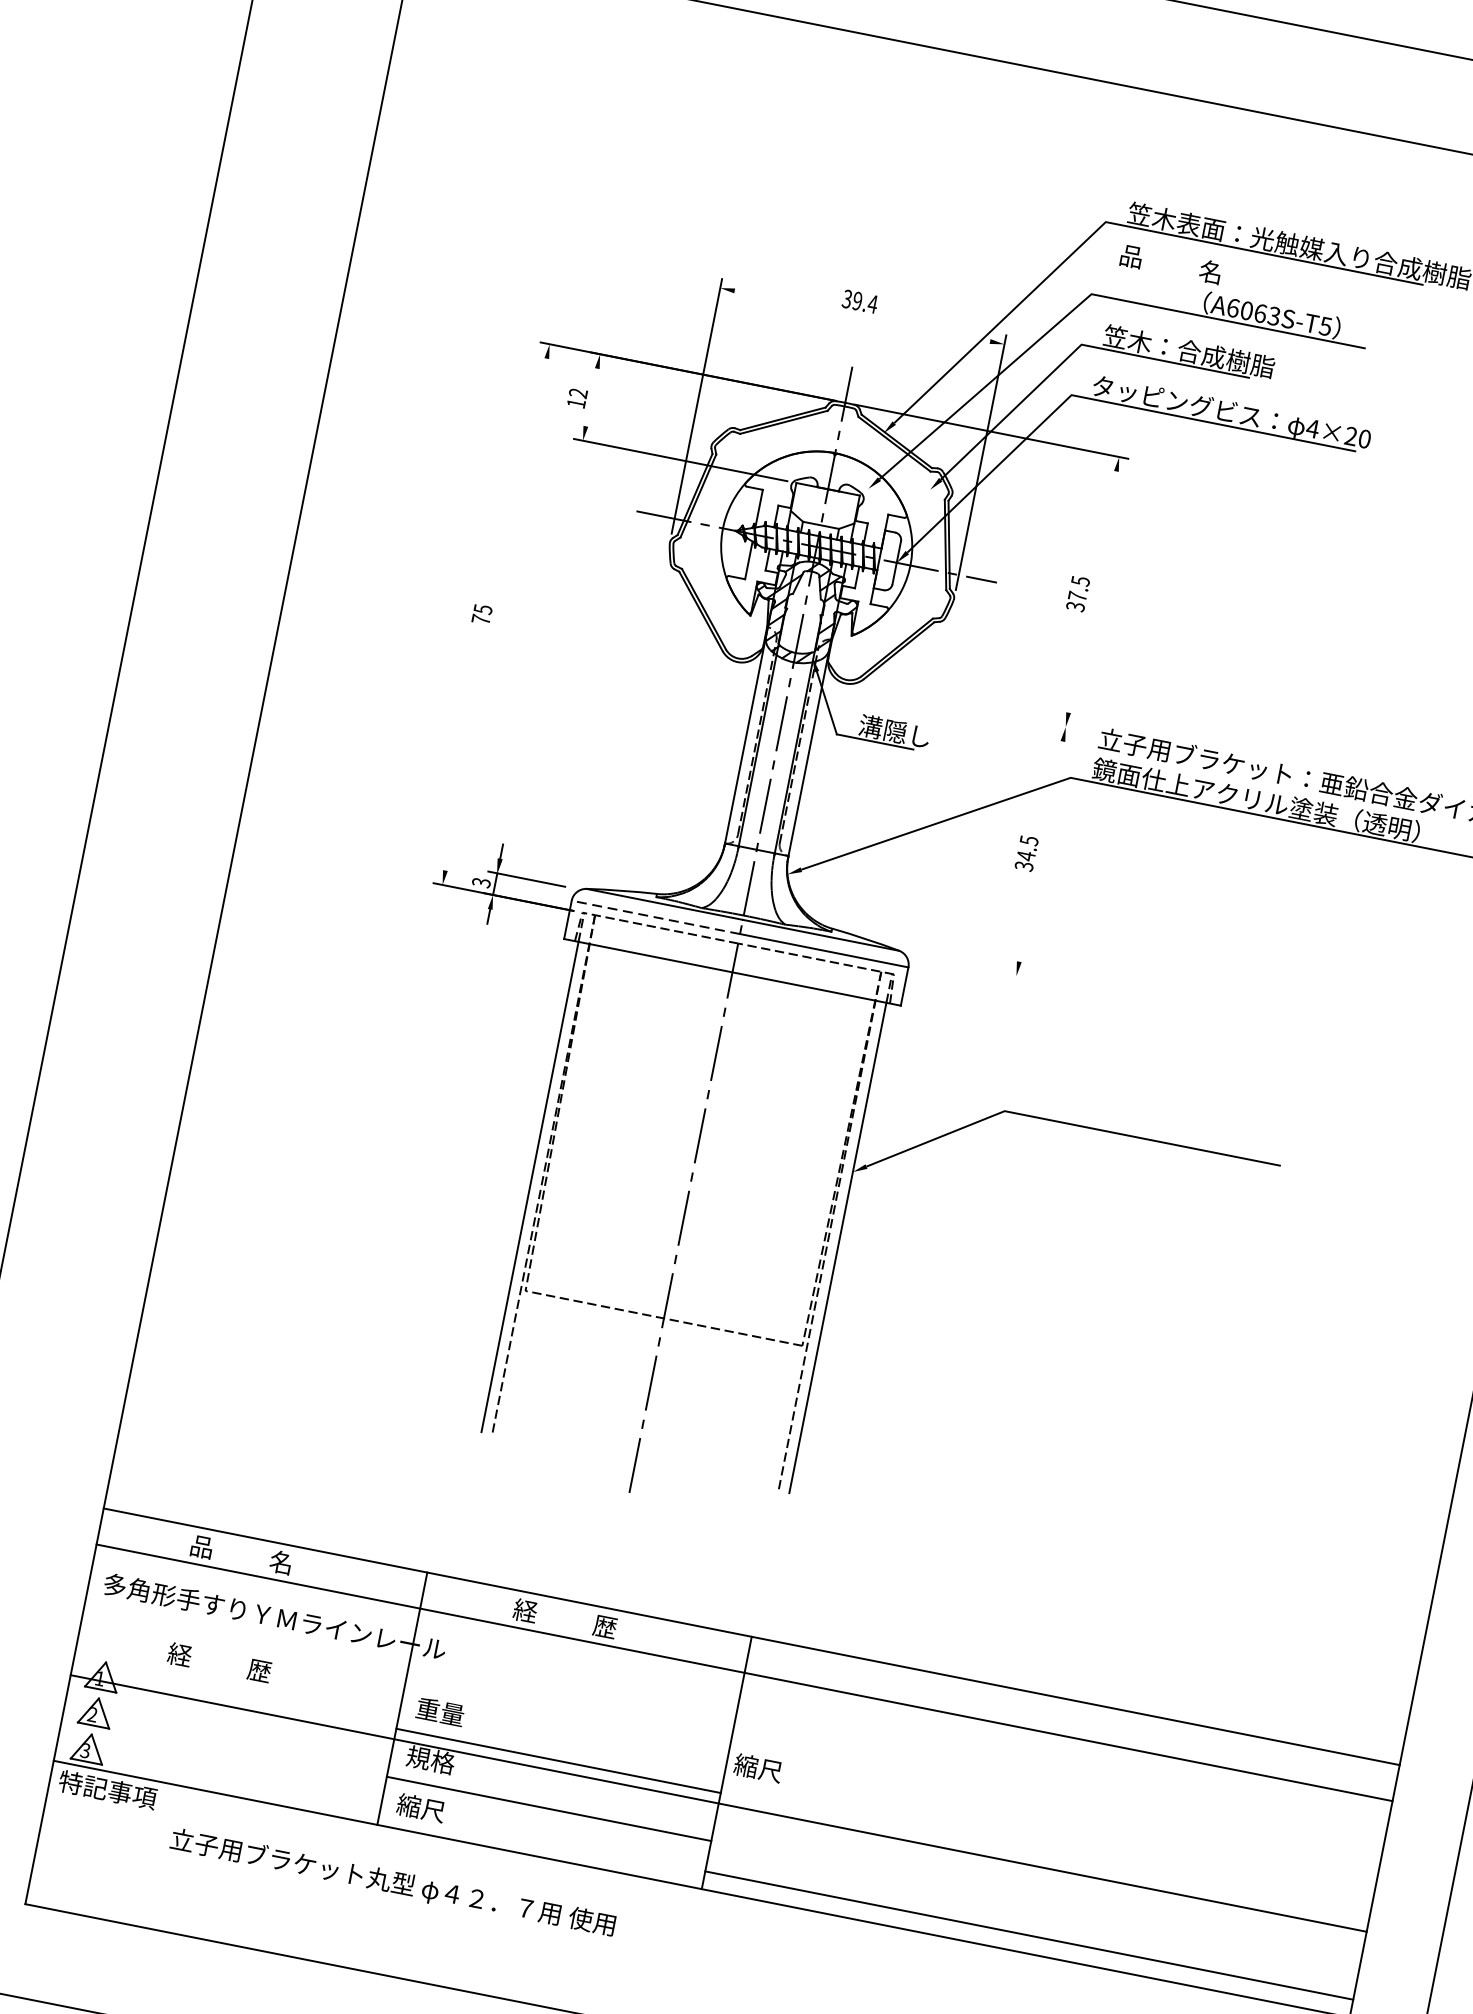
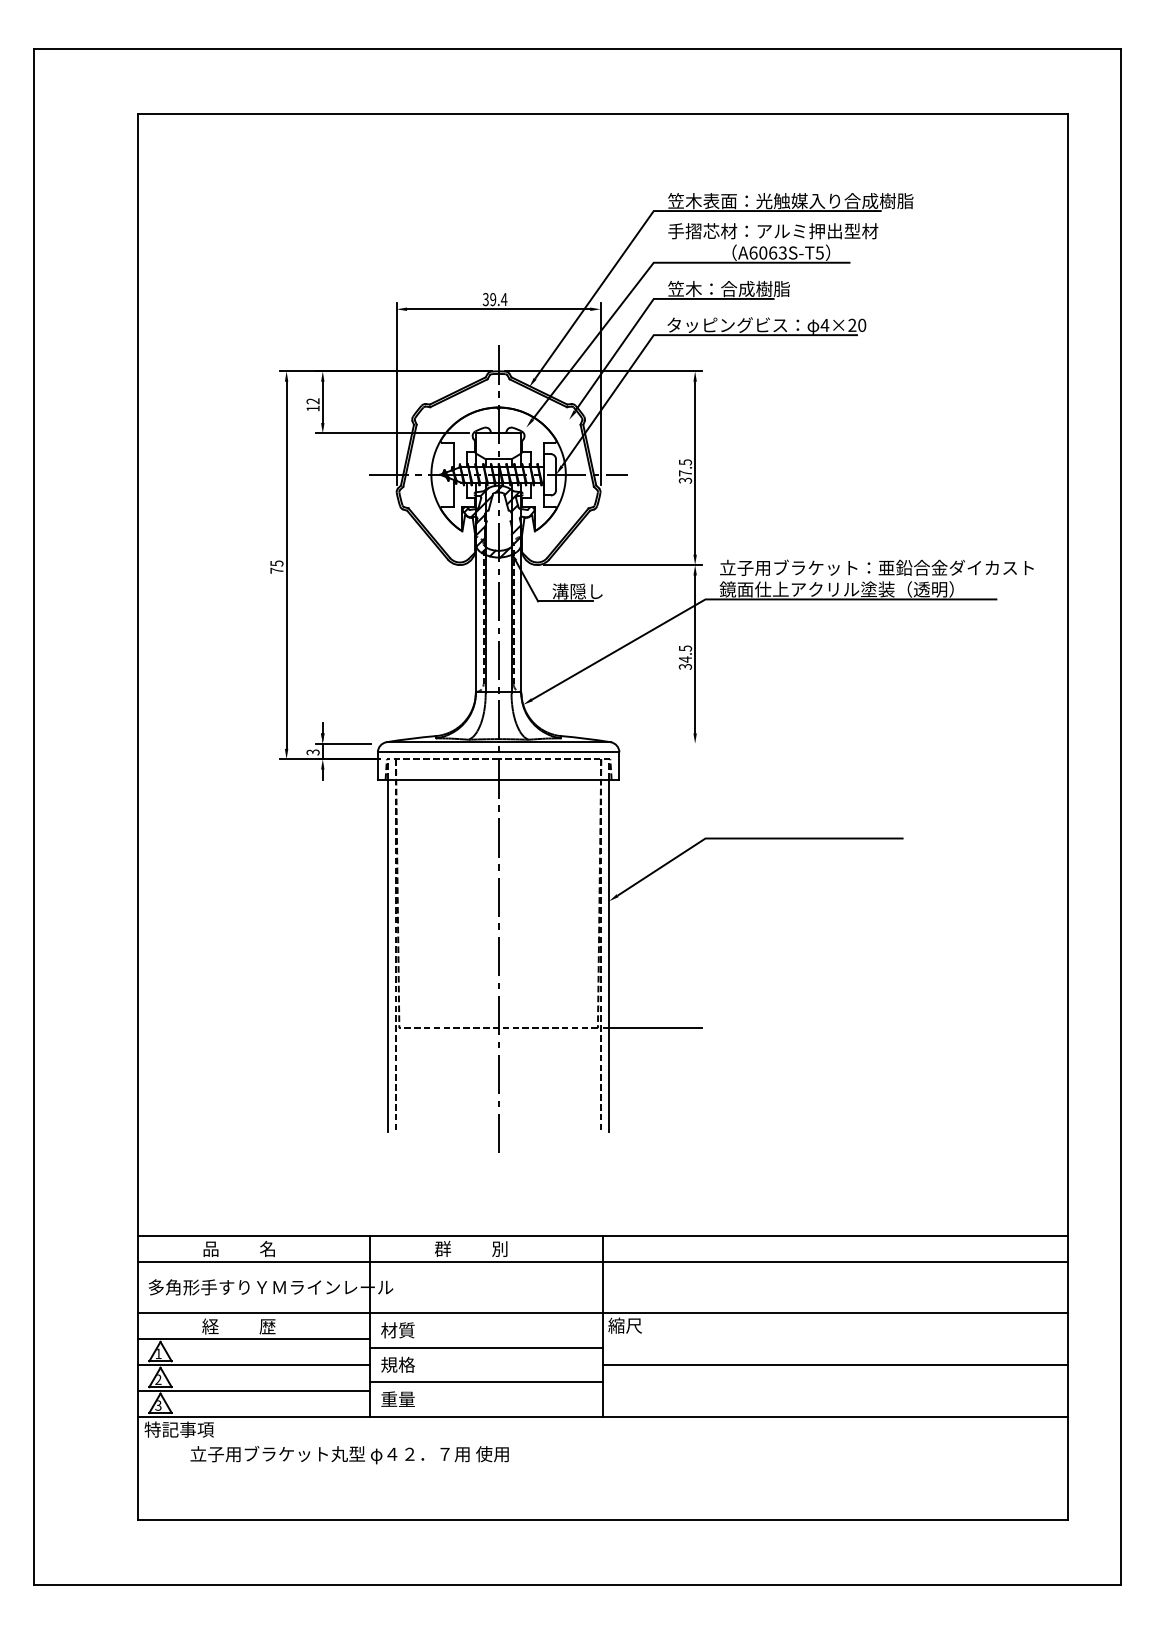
text: (1267, 283) -> (773, 231), 品          名 -> 手摺芯材：アルミ押出型材
line: (862, 316) -> (498, 309), added
line: (591, 397) -> (322, 402), added
line: (1093, 591) -> (695, 467), added
line: (496, 613) -> (286, 564), added
line: (964, 707) -> (622, 565), added
line: (1041, 851) -> (695, 654), added
line: (654, 917) -> (437, 752), dashed -> solid
line: (878, 1361) -> (652, 1028), added
text: (563, 1617) -> (470, 1248), 経          歴 -> 群          別
line: (236, 1684) -> (253, 1339), added
text: (439, 1712) -> (397, 1330), 重量 -> 材質
line: (229, 1721) -> (253, 1365), added
line: (221, 1757) -> (253, 1391), added
line: (718, 1803) -> (602, 1313), moved
text: (420, 1808) -> (397, 1399), 縮尺 -> 重量
text: (392, 1883) -> (349, 1455), moved
line: (1028, 1935) -> (834, 1365), moved

